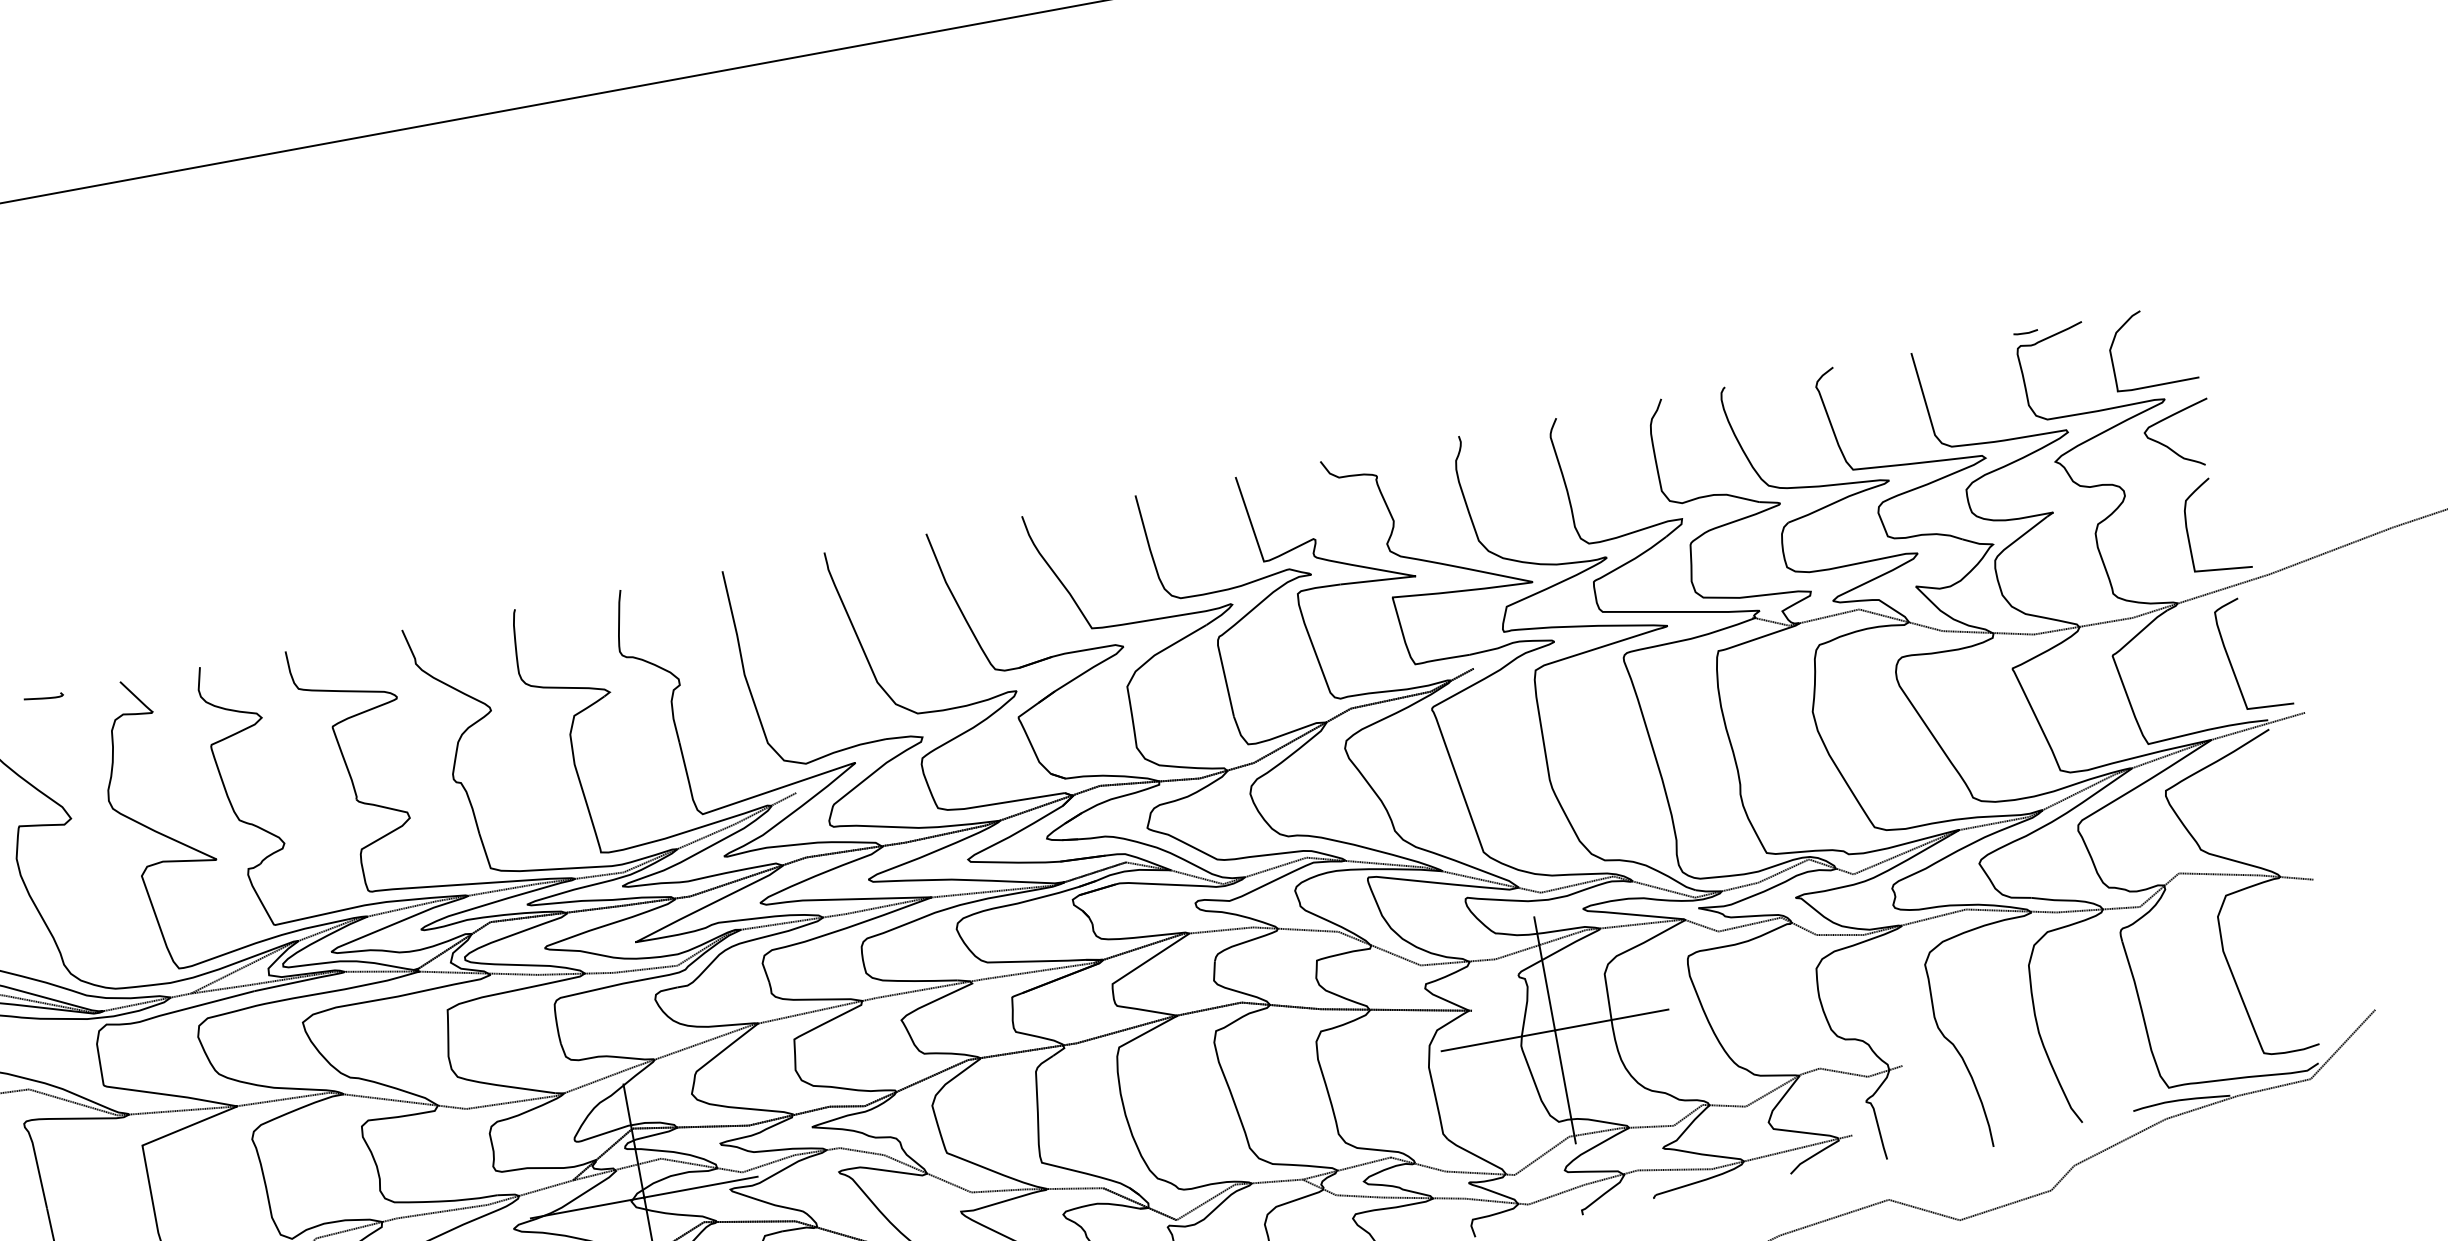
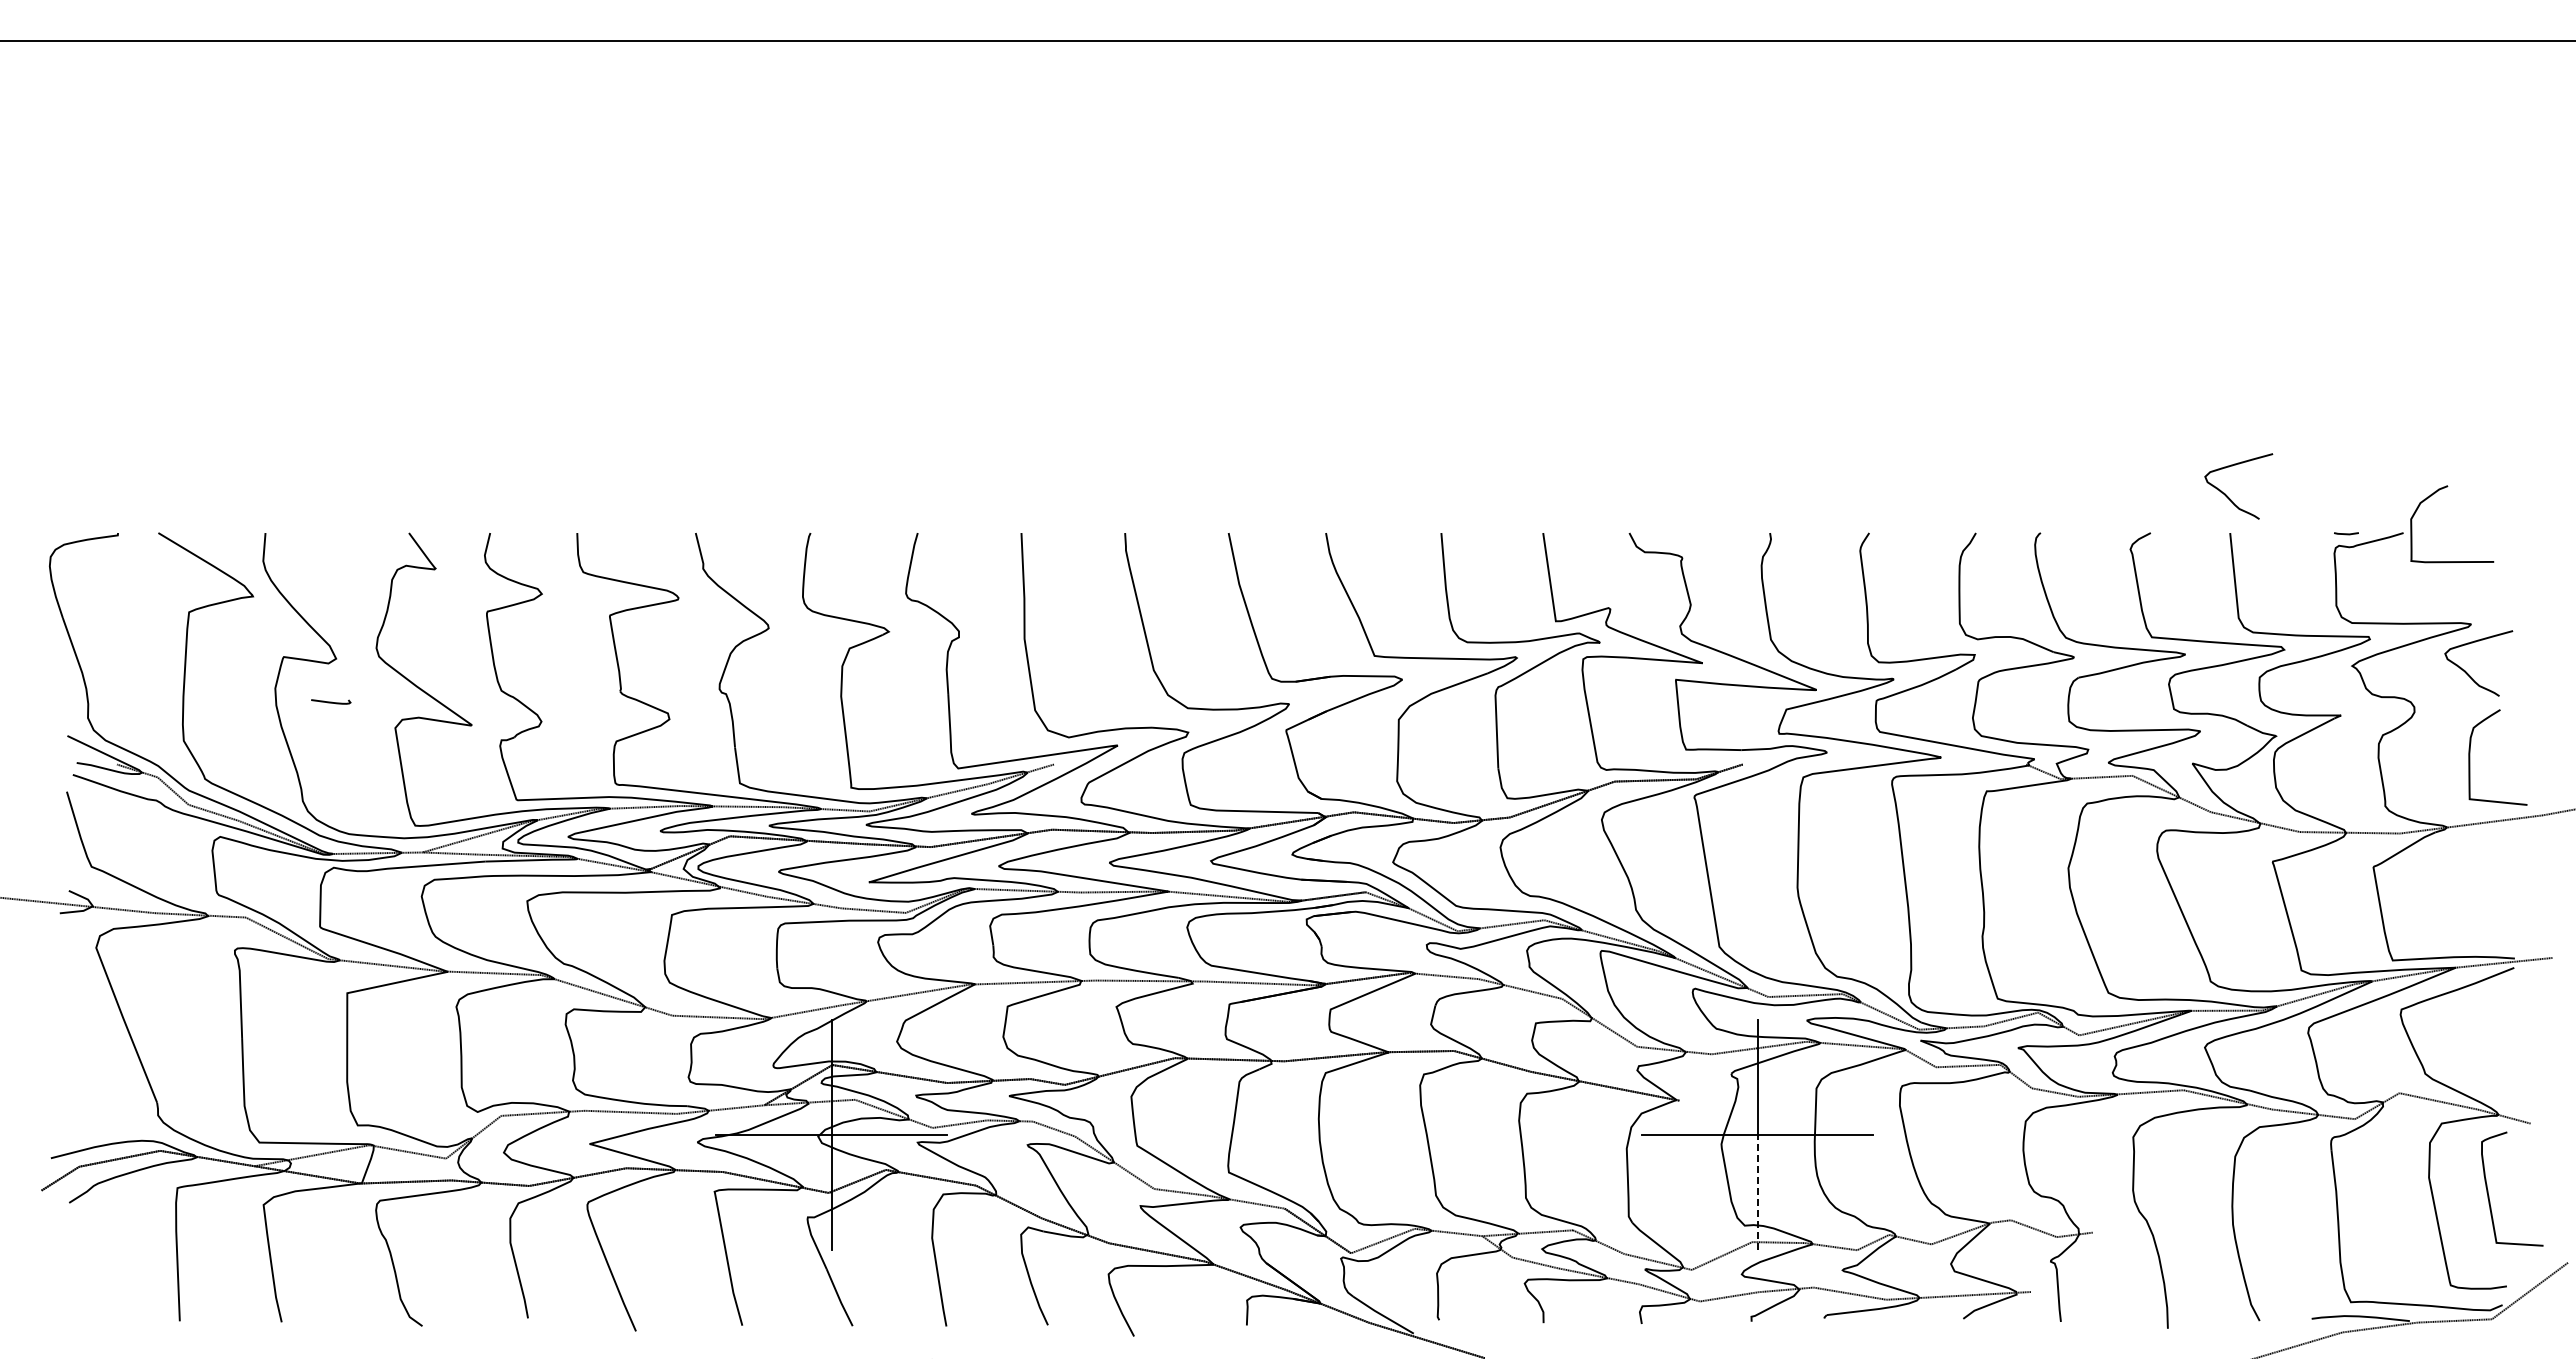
curve: (1903, 317) -> (2228, 496), added
curve: (2128, 321) -> (2434, 494), moved
curve: (2231, 663) -> (2489, 1195), moved
curve: (44, 697) -> (331, 701), moved
line: (1565, 1086) -> (1757, 1191), solid -> dashed

